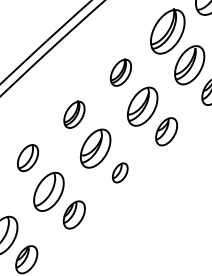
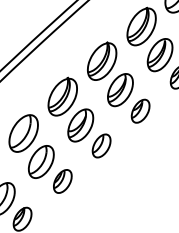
part: (120, 72) -> (101, 61), size x1.67
part: (74, 114) -> (62, 96), size x1.67
part: (27, 157) -> (23, 132), size x1.67
part: (119, 172) -> (100, 145), size x1.43

